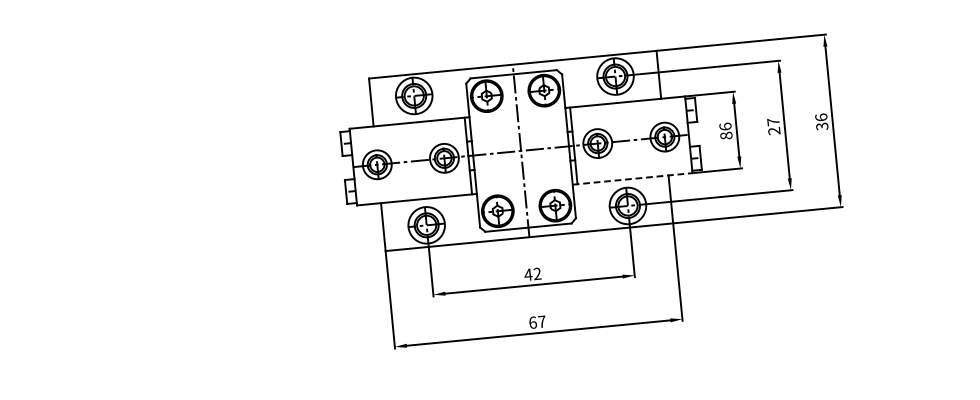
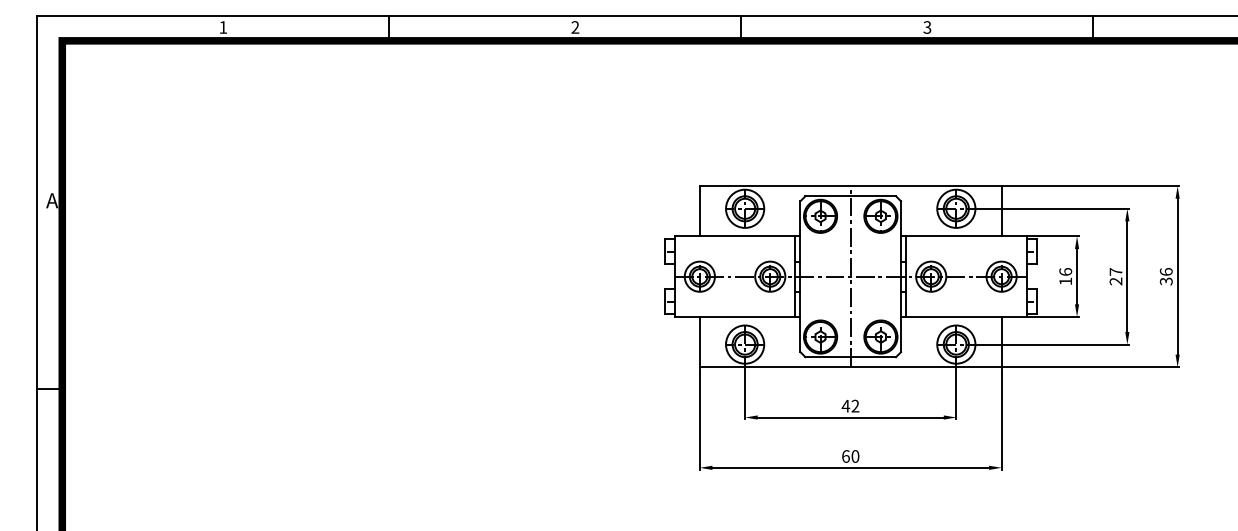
text: (726, 135) -> (1065, 281), 86 -> 16
line: (632, 178) -> (963, 316), dashed -> solid
text: (542, 321) -> (855, 456), 67 -> 60

